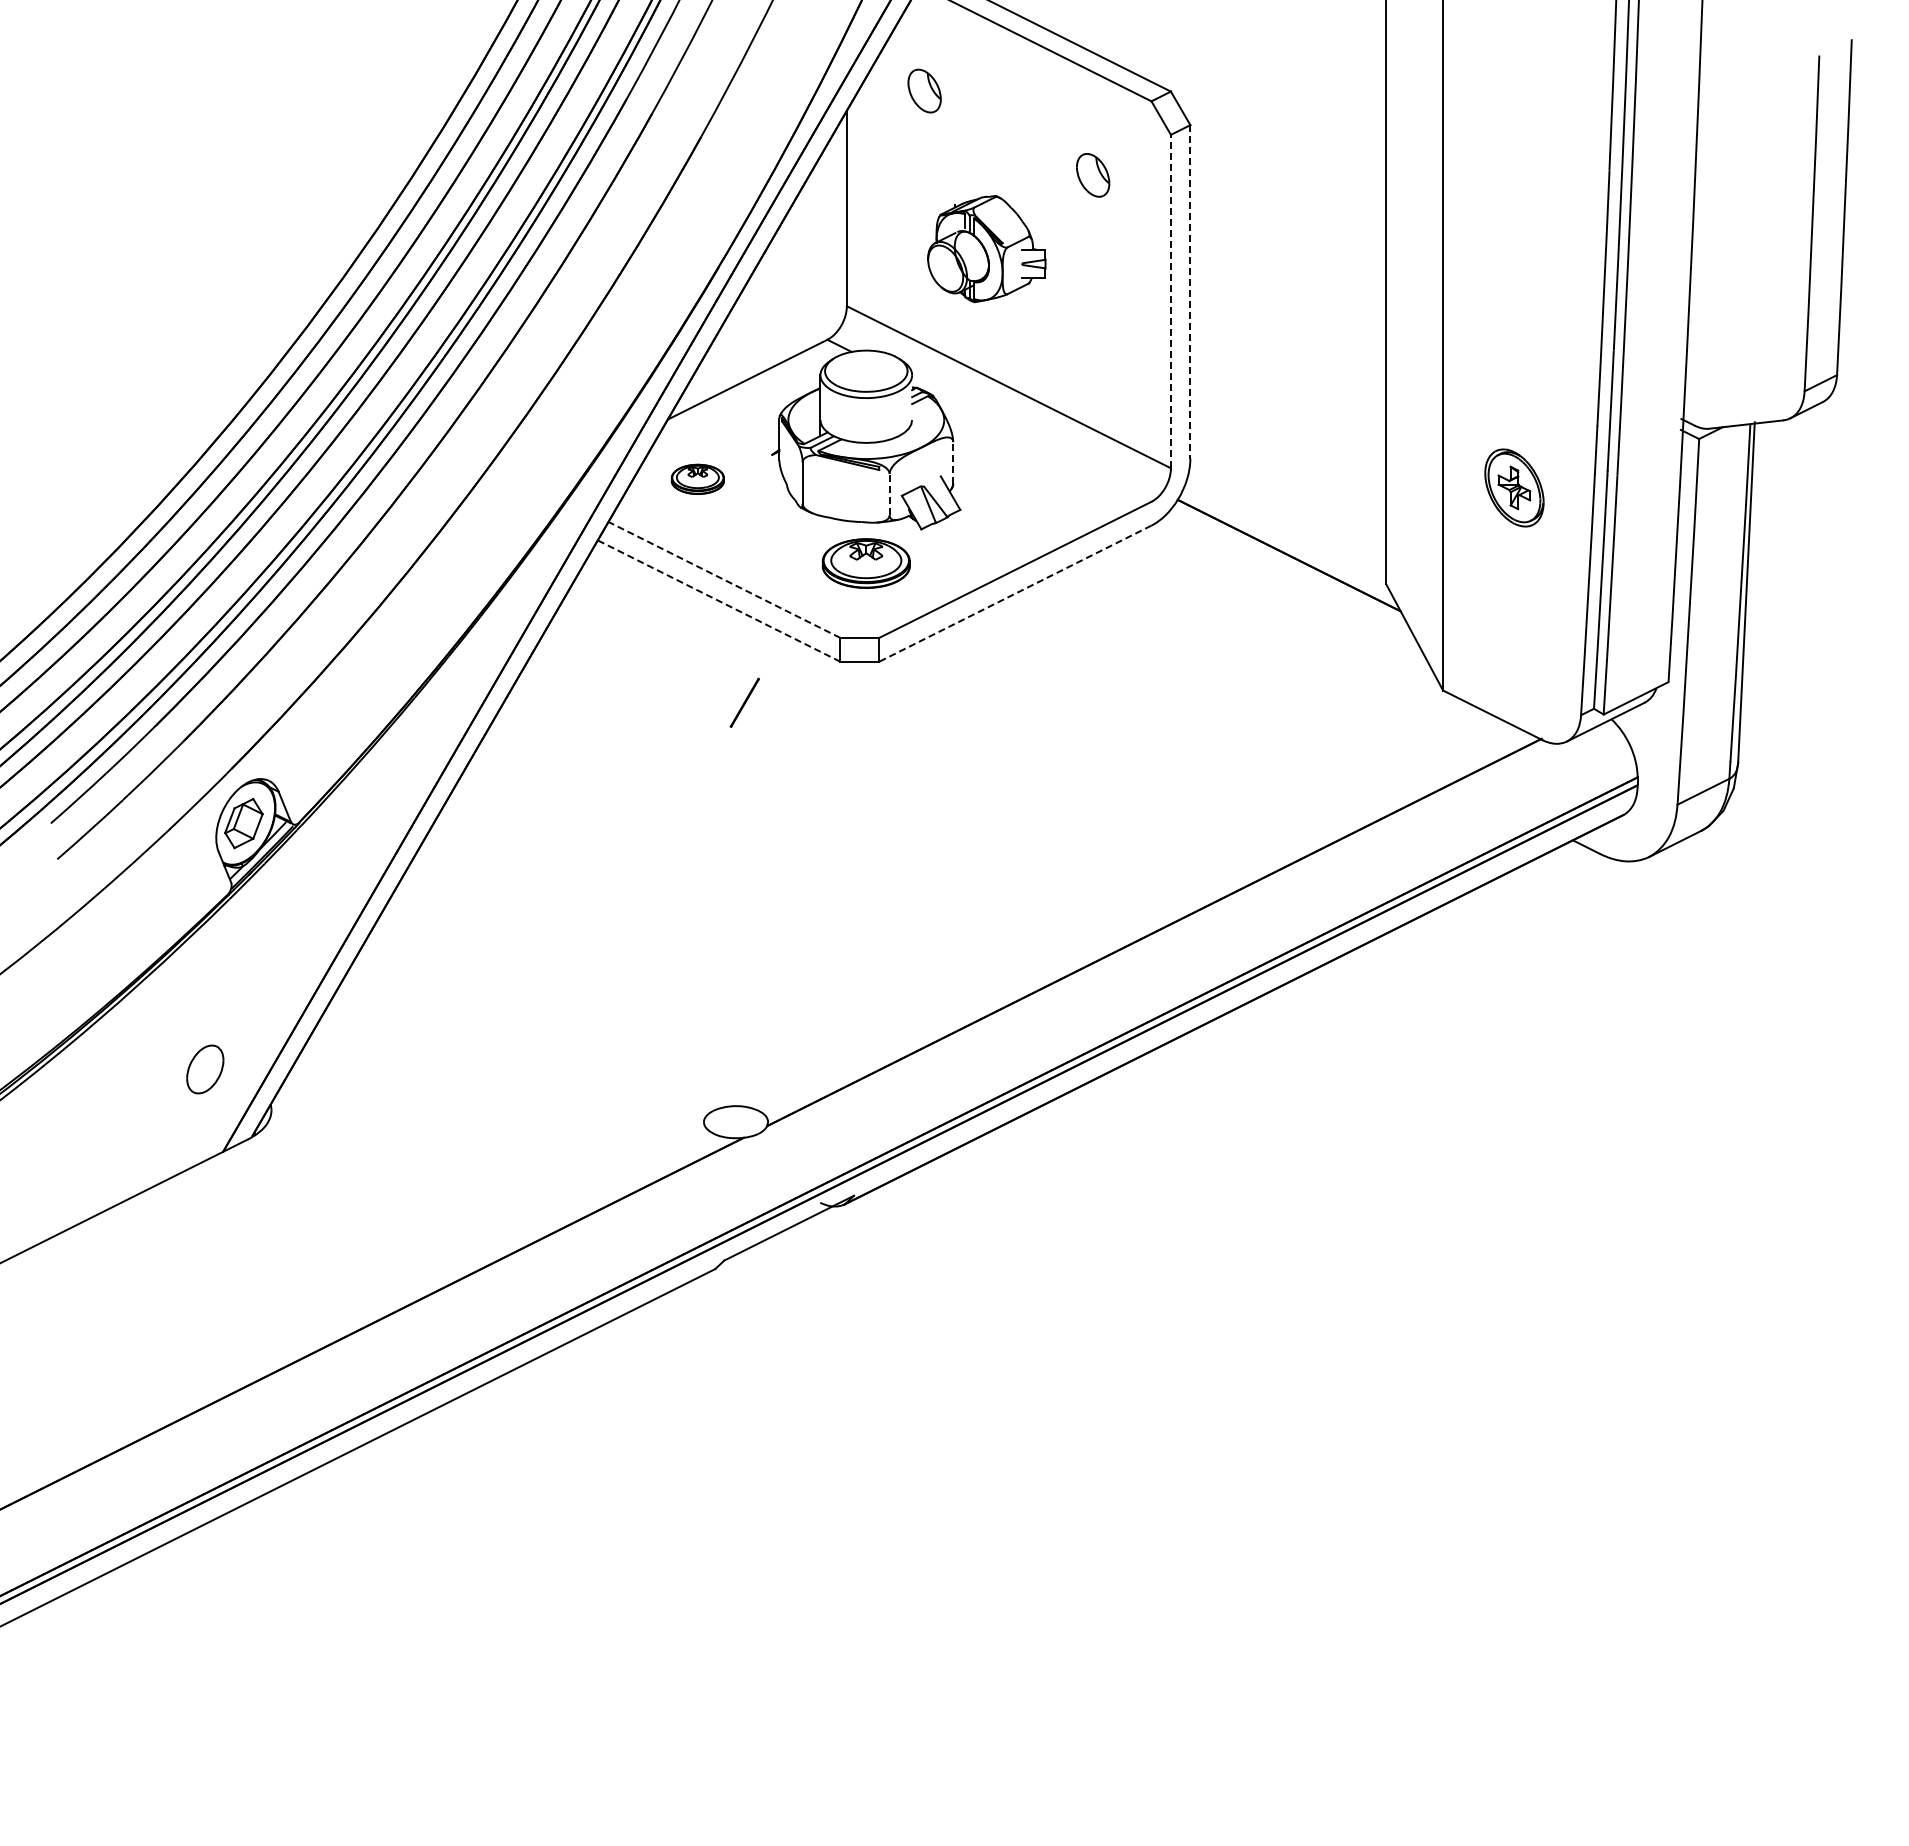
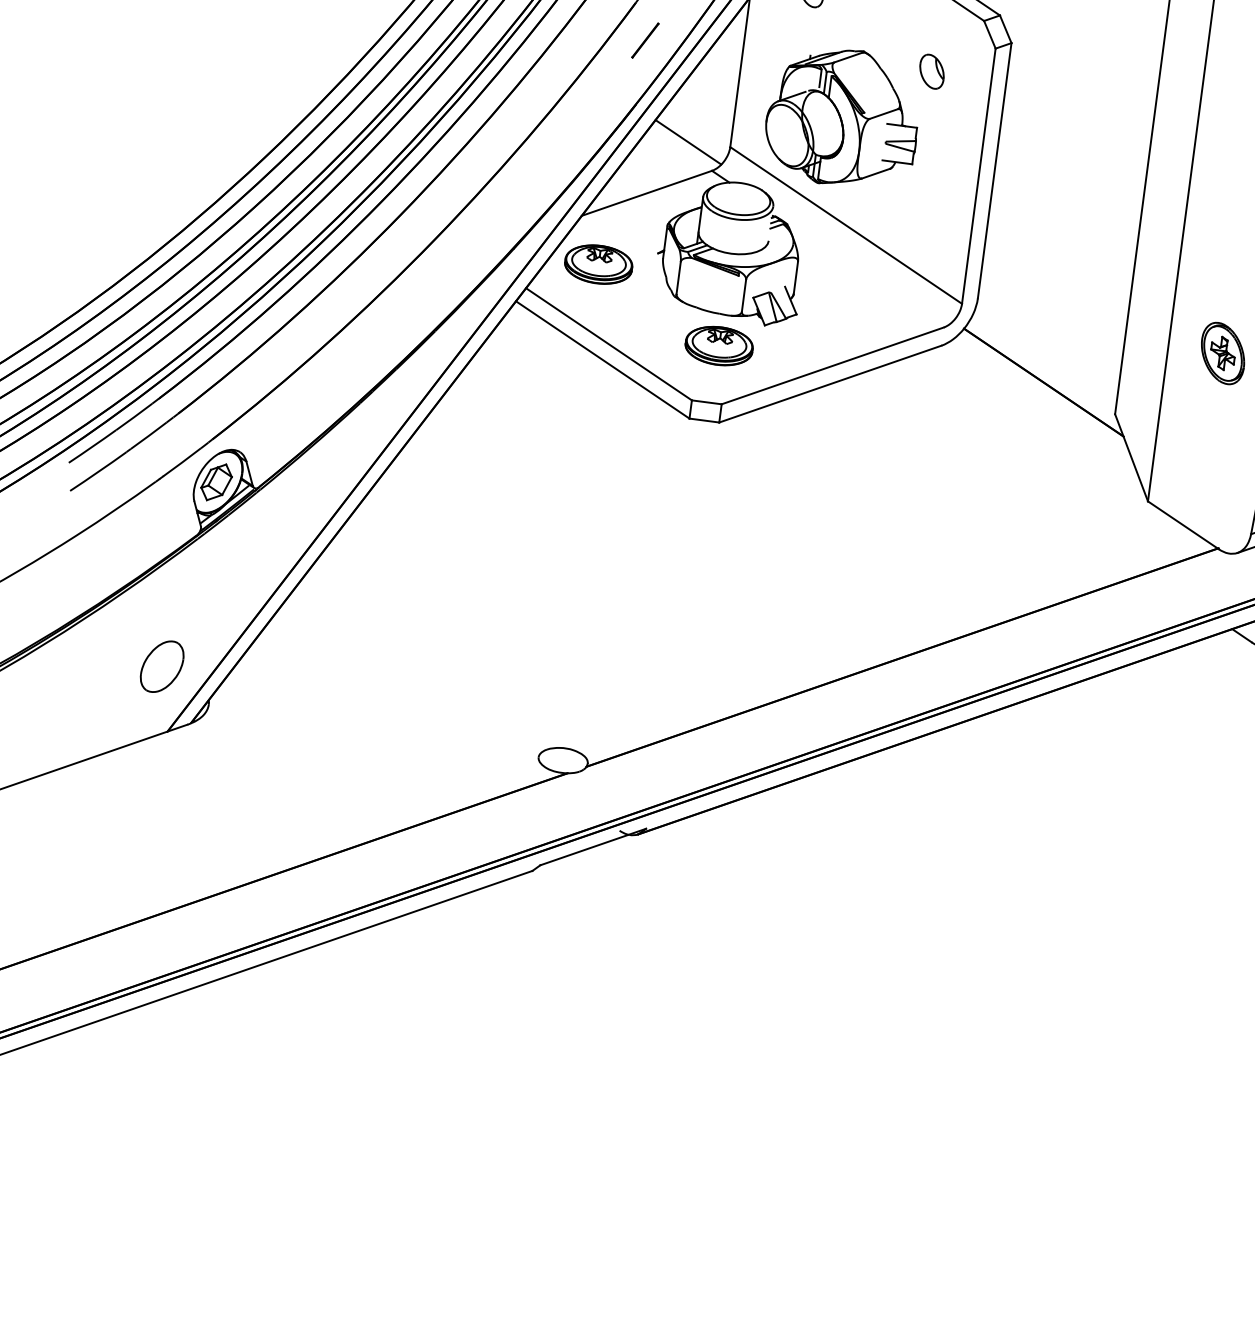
part: (986, 248) -> (843, 117), size x1.67
line: (1190, 291) -> (994, 170), dashed -> solid
line: (1170, 301) -> (978, 176), dashed -> solid
line: (792, 307) -> (688, 142), added
line: (953, 462) -> (796, 277), dashed -> solid
part: (697, 479) -> (598, 264), size x1.67
line: (889, 494) -> (743, 295), dashed -> solid
line: (724, 579) -> (609, 343), dashed -> solid
line: (1014, 593) -> (829, 383), dashed -> solid
line: (719, 601) -> (603, 360), dashed -> solid
line: (744, 702) -> (645, 40), moved
part: (205, 1069) -> (162, 666), size x1.43

